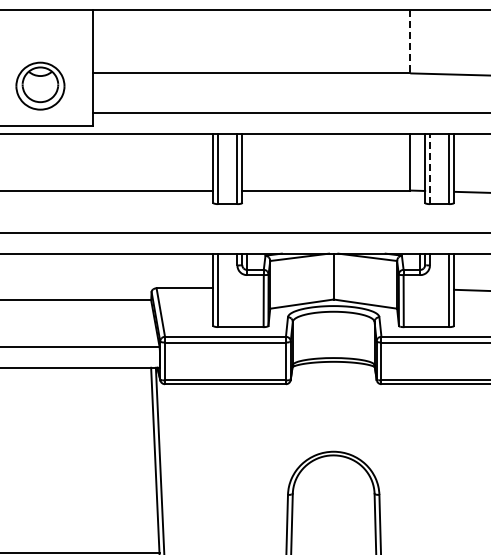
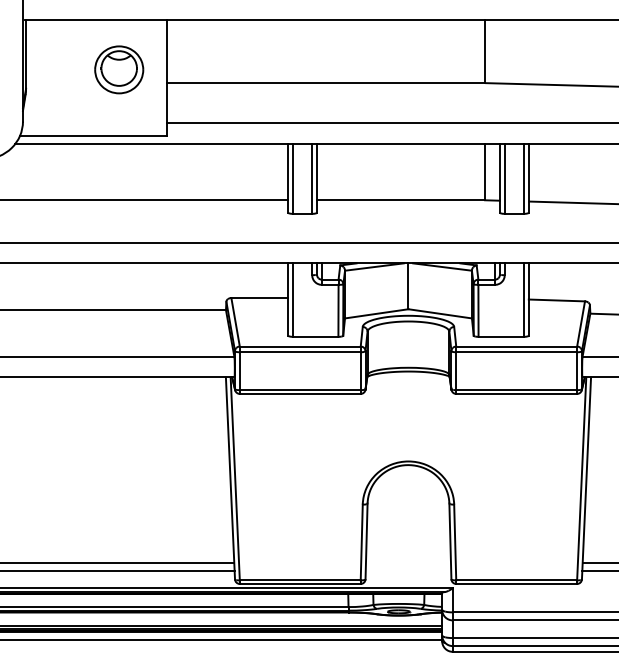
line: (410, 42) -> (485, 52), dashed -> solid
part: (40, 85) -> (119, 69), moved
line: (429, 168) -> (504, 178), dashed -> solid

